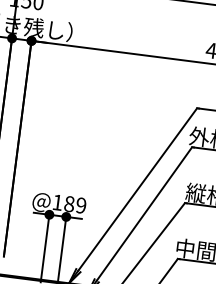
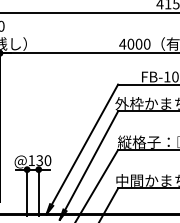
text: (74, 204) -> (43, 160), @189 -> @130

